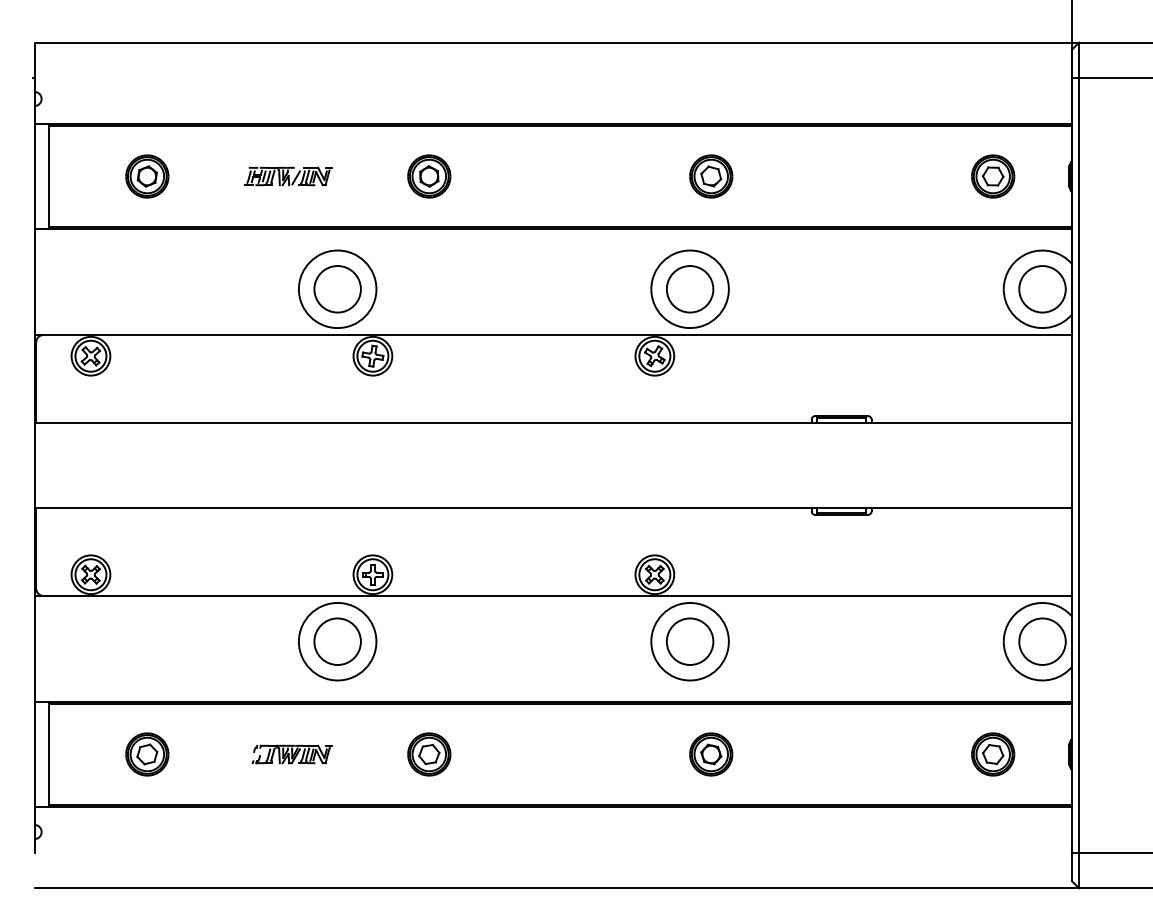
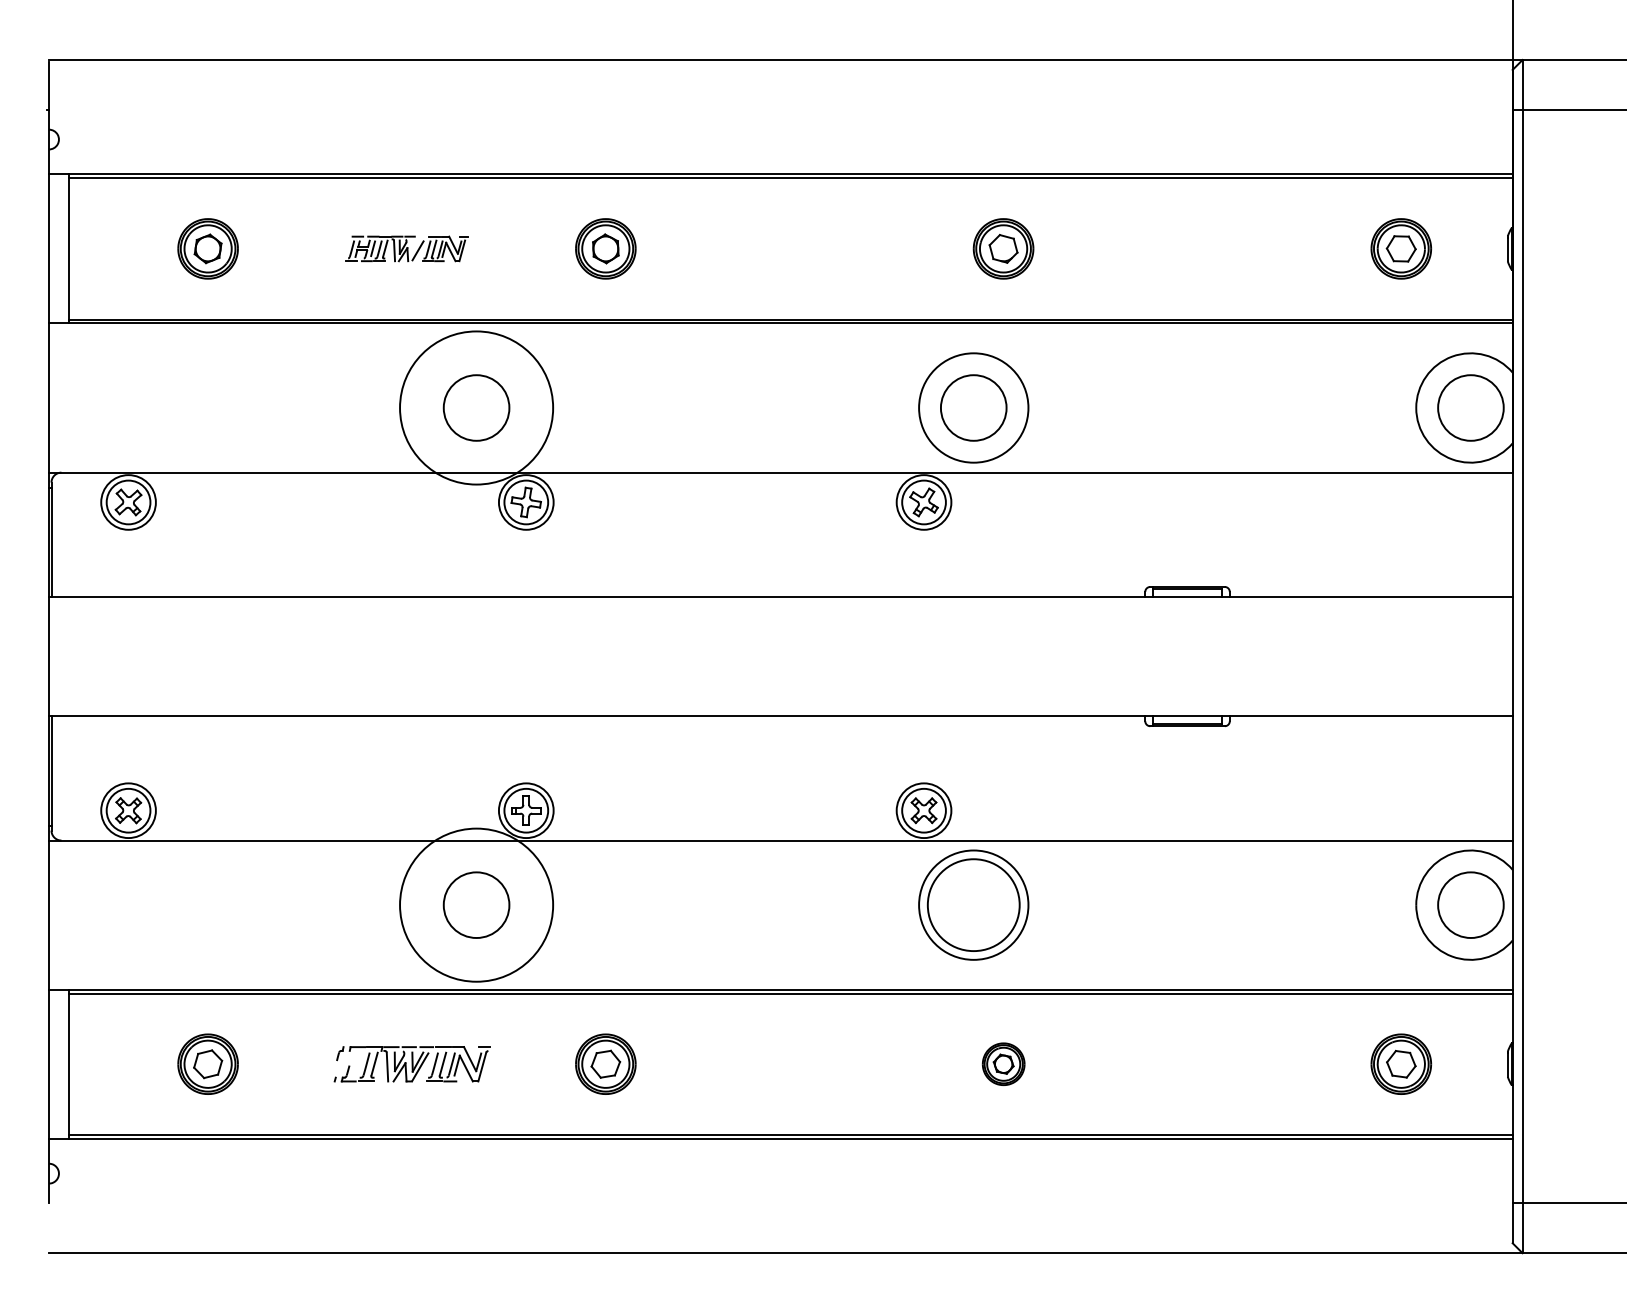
circle: (337, 289) -> (476, 408), size x1.4
circle: (337, 641) -> (476, 904), size x1.4
circle: (689, 641) -> (972, 904), size x1.4
part: (291, 754) -> (411, 1064), size x1.4
part: (711, 754) -> (1003, 1064), size x0.7

